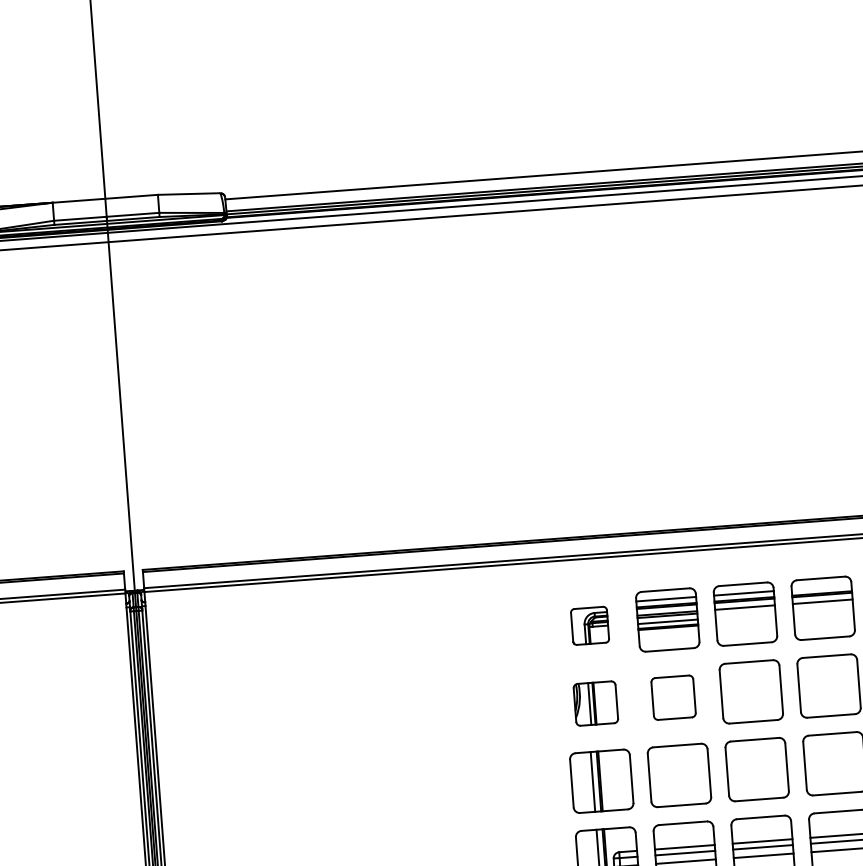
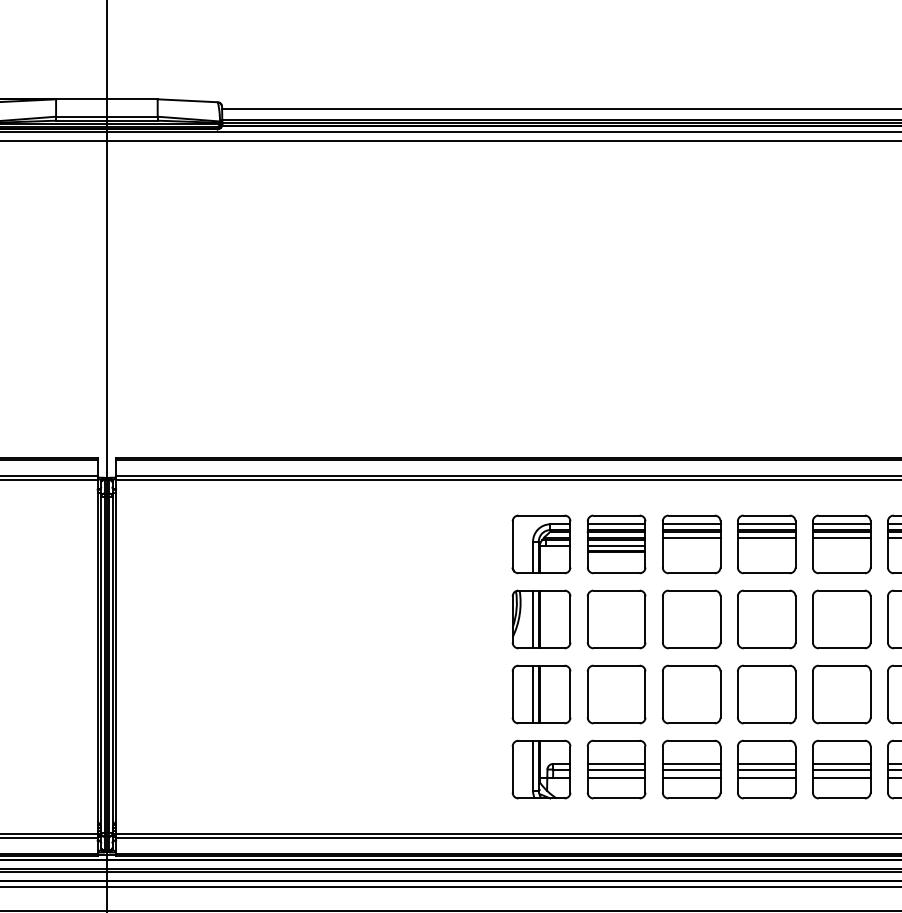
line: (821, 587) -> (766, 524), added
part: (590, 625) -> (541, 544), size x1.67
part: (673, 697) -> (616, 619), size x1.43
part: (595, 703) -> (541, 619), size x1.43

